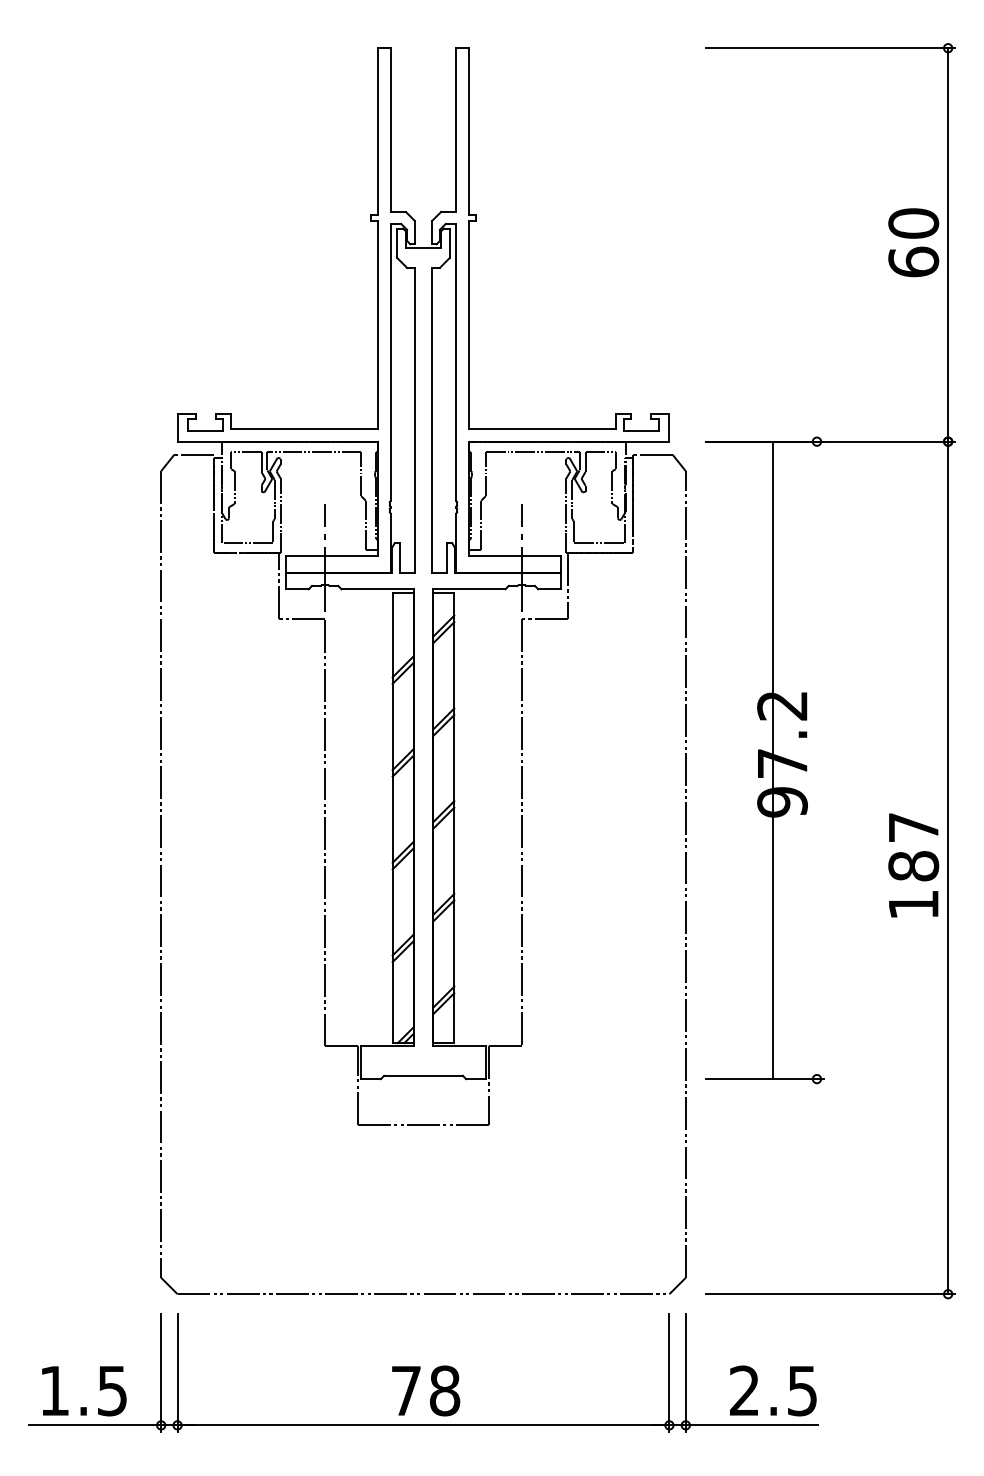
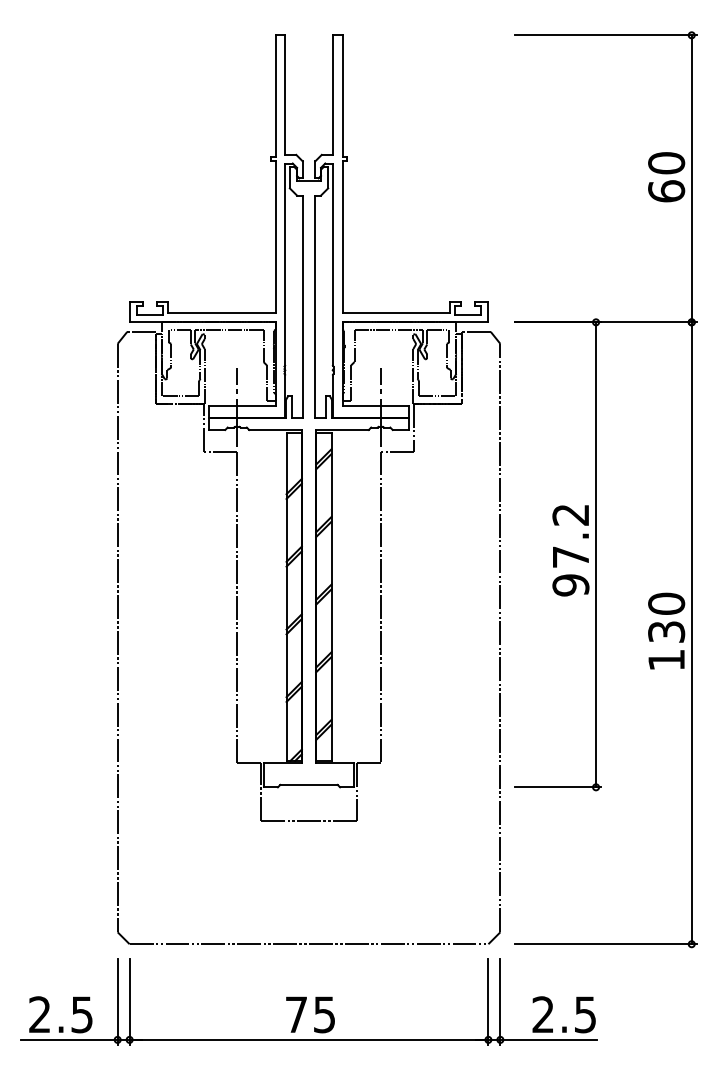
line: (773, 759) -> (596, 554), moved
text: (913, 846) -> (666, 617), 187 -> 130
text: (53, 1390) -> (39, 1014), 1.5 -> 2.5
text: (444, 1390) -> (324, 1014), 78 -> 75

